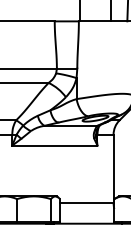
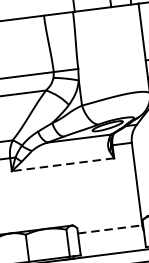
line: (54, 145) -> (62, 164), solid -> dashed
line: (86, 203) -> (109, 229), solid -> dashed

